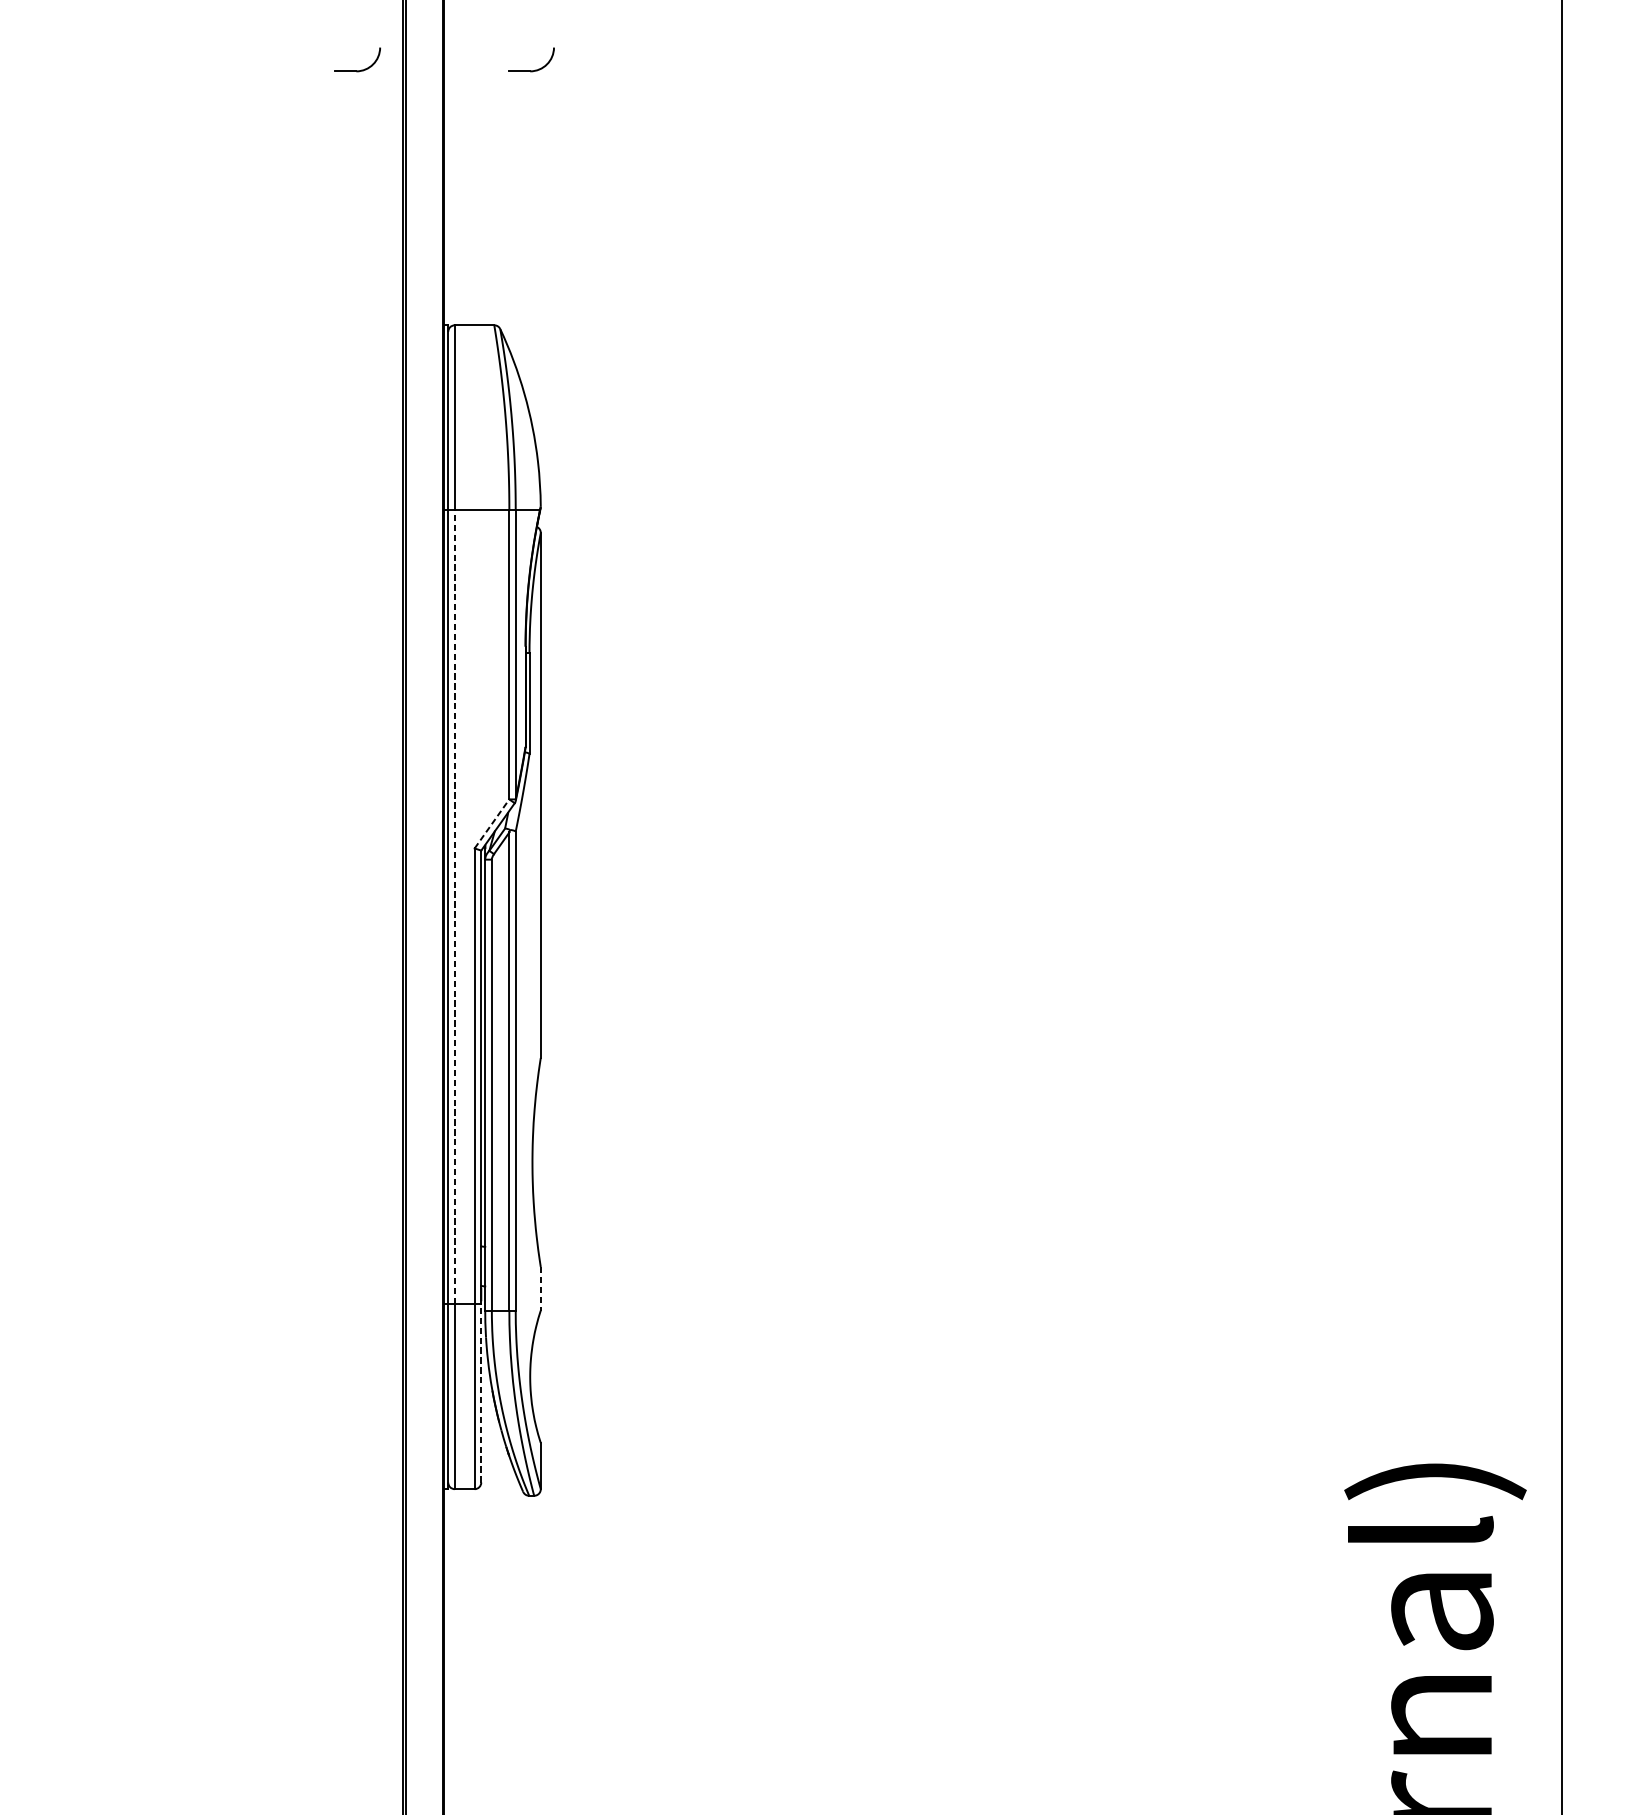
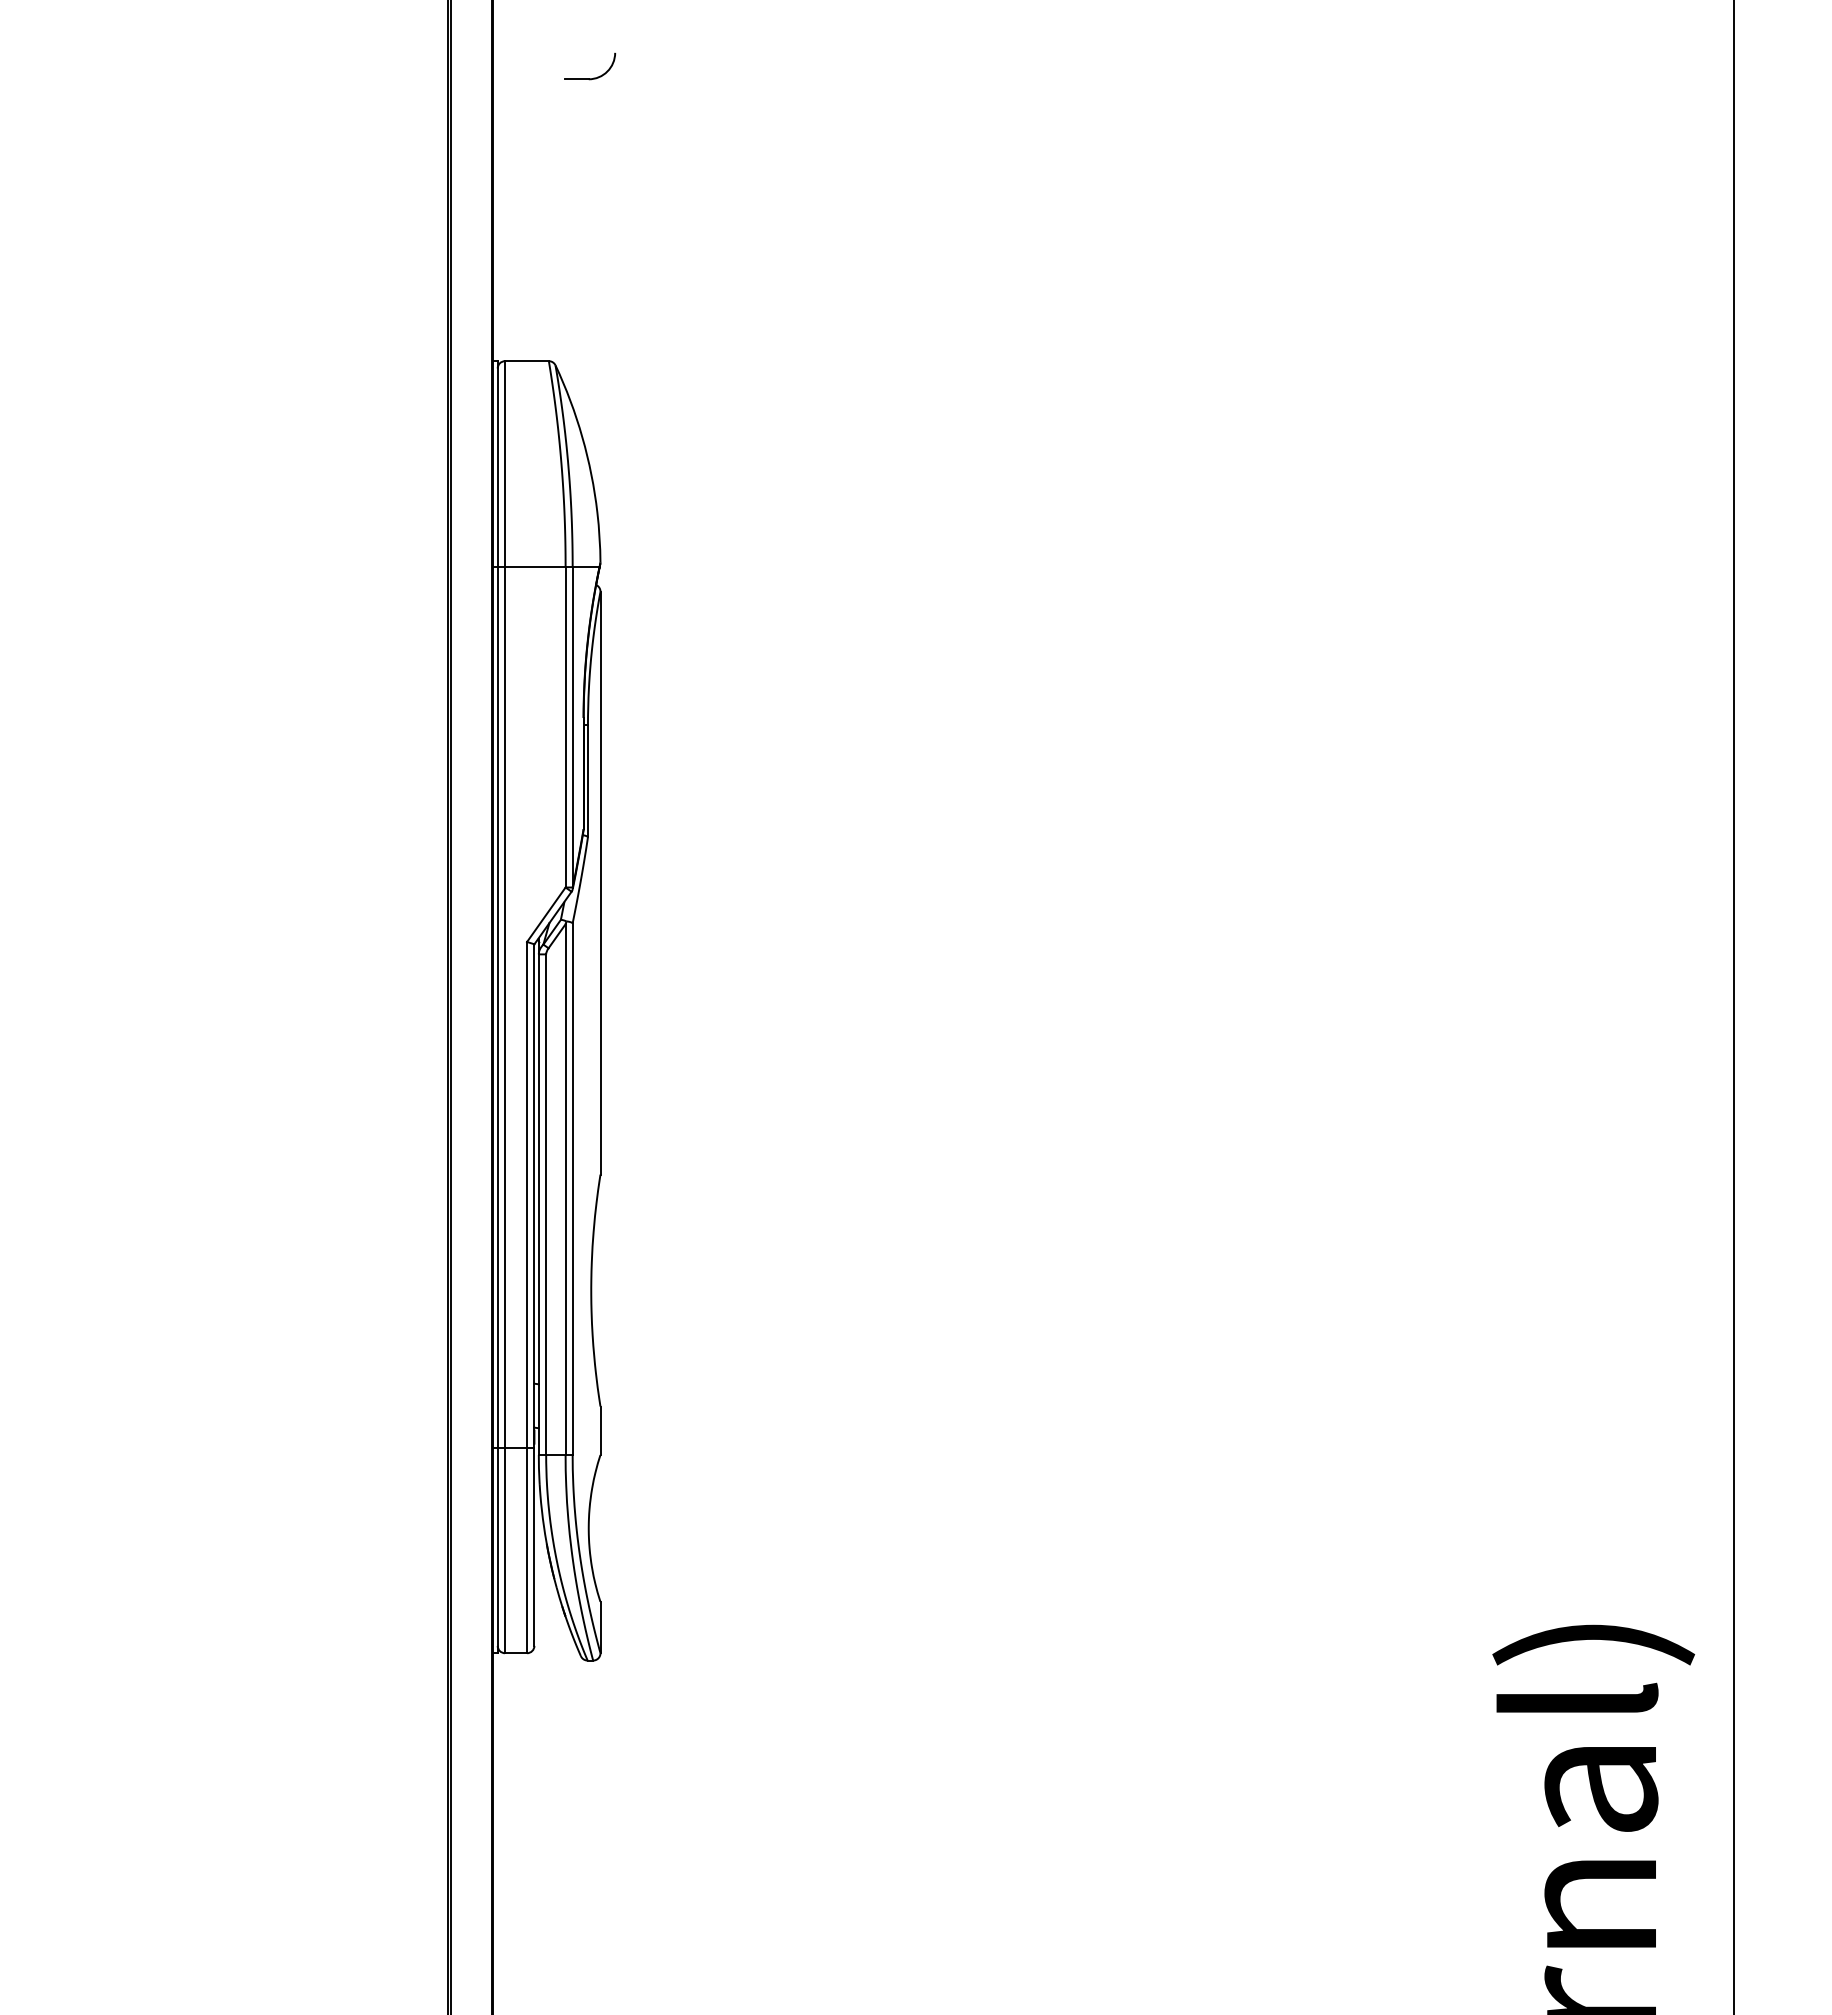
part: (360, 69) -> (400, 77), removed
line: (492, 823) -> (546, 914), dashed -> solid
line: (455, 906) -> (505, 1006), dashed -> solid
line: (540, 1289) -> (600, 1431), dashed -> solid
line: (481, 1393) -> (534, 1546), dashed -> solid

